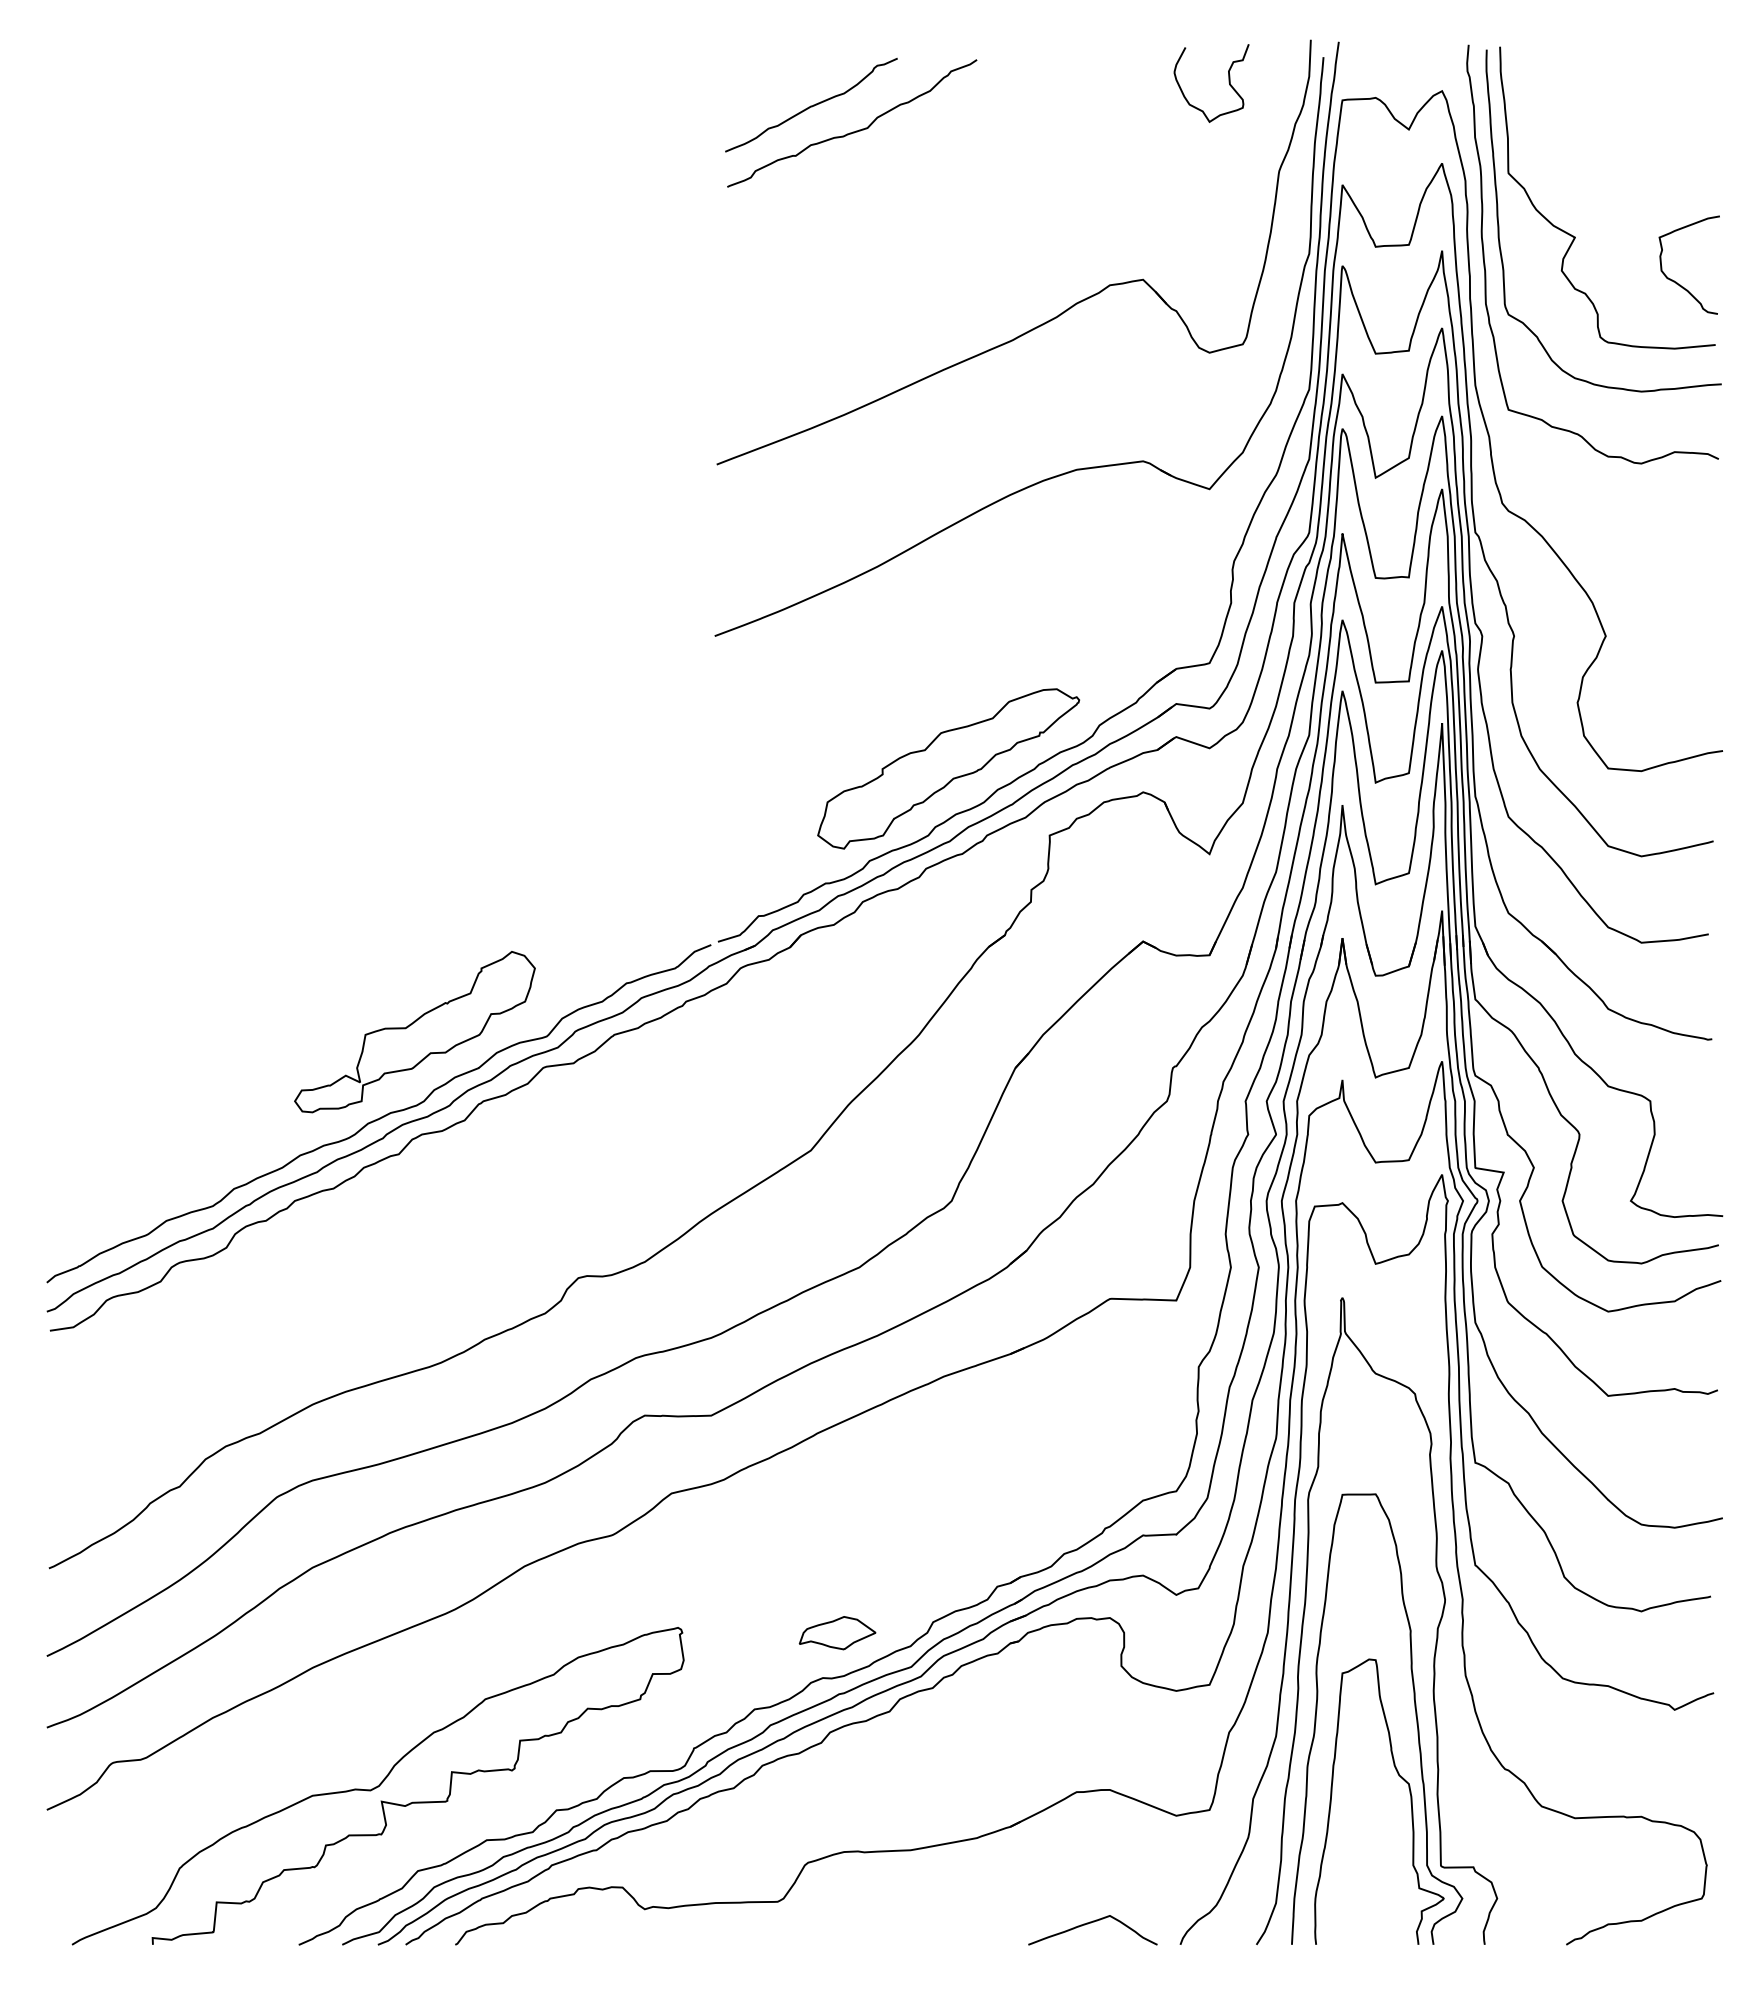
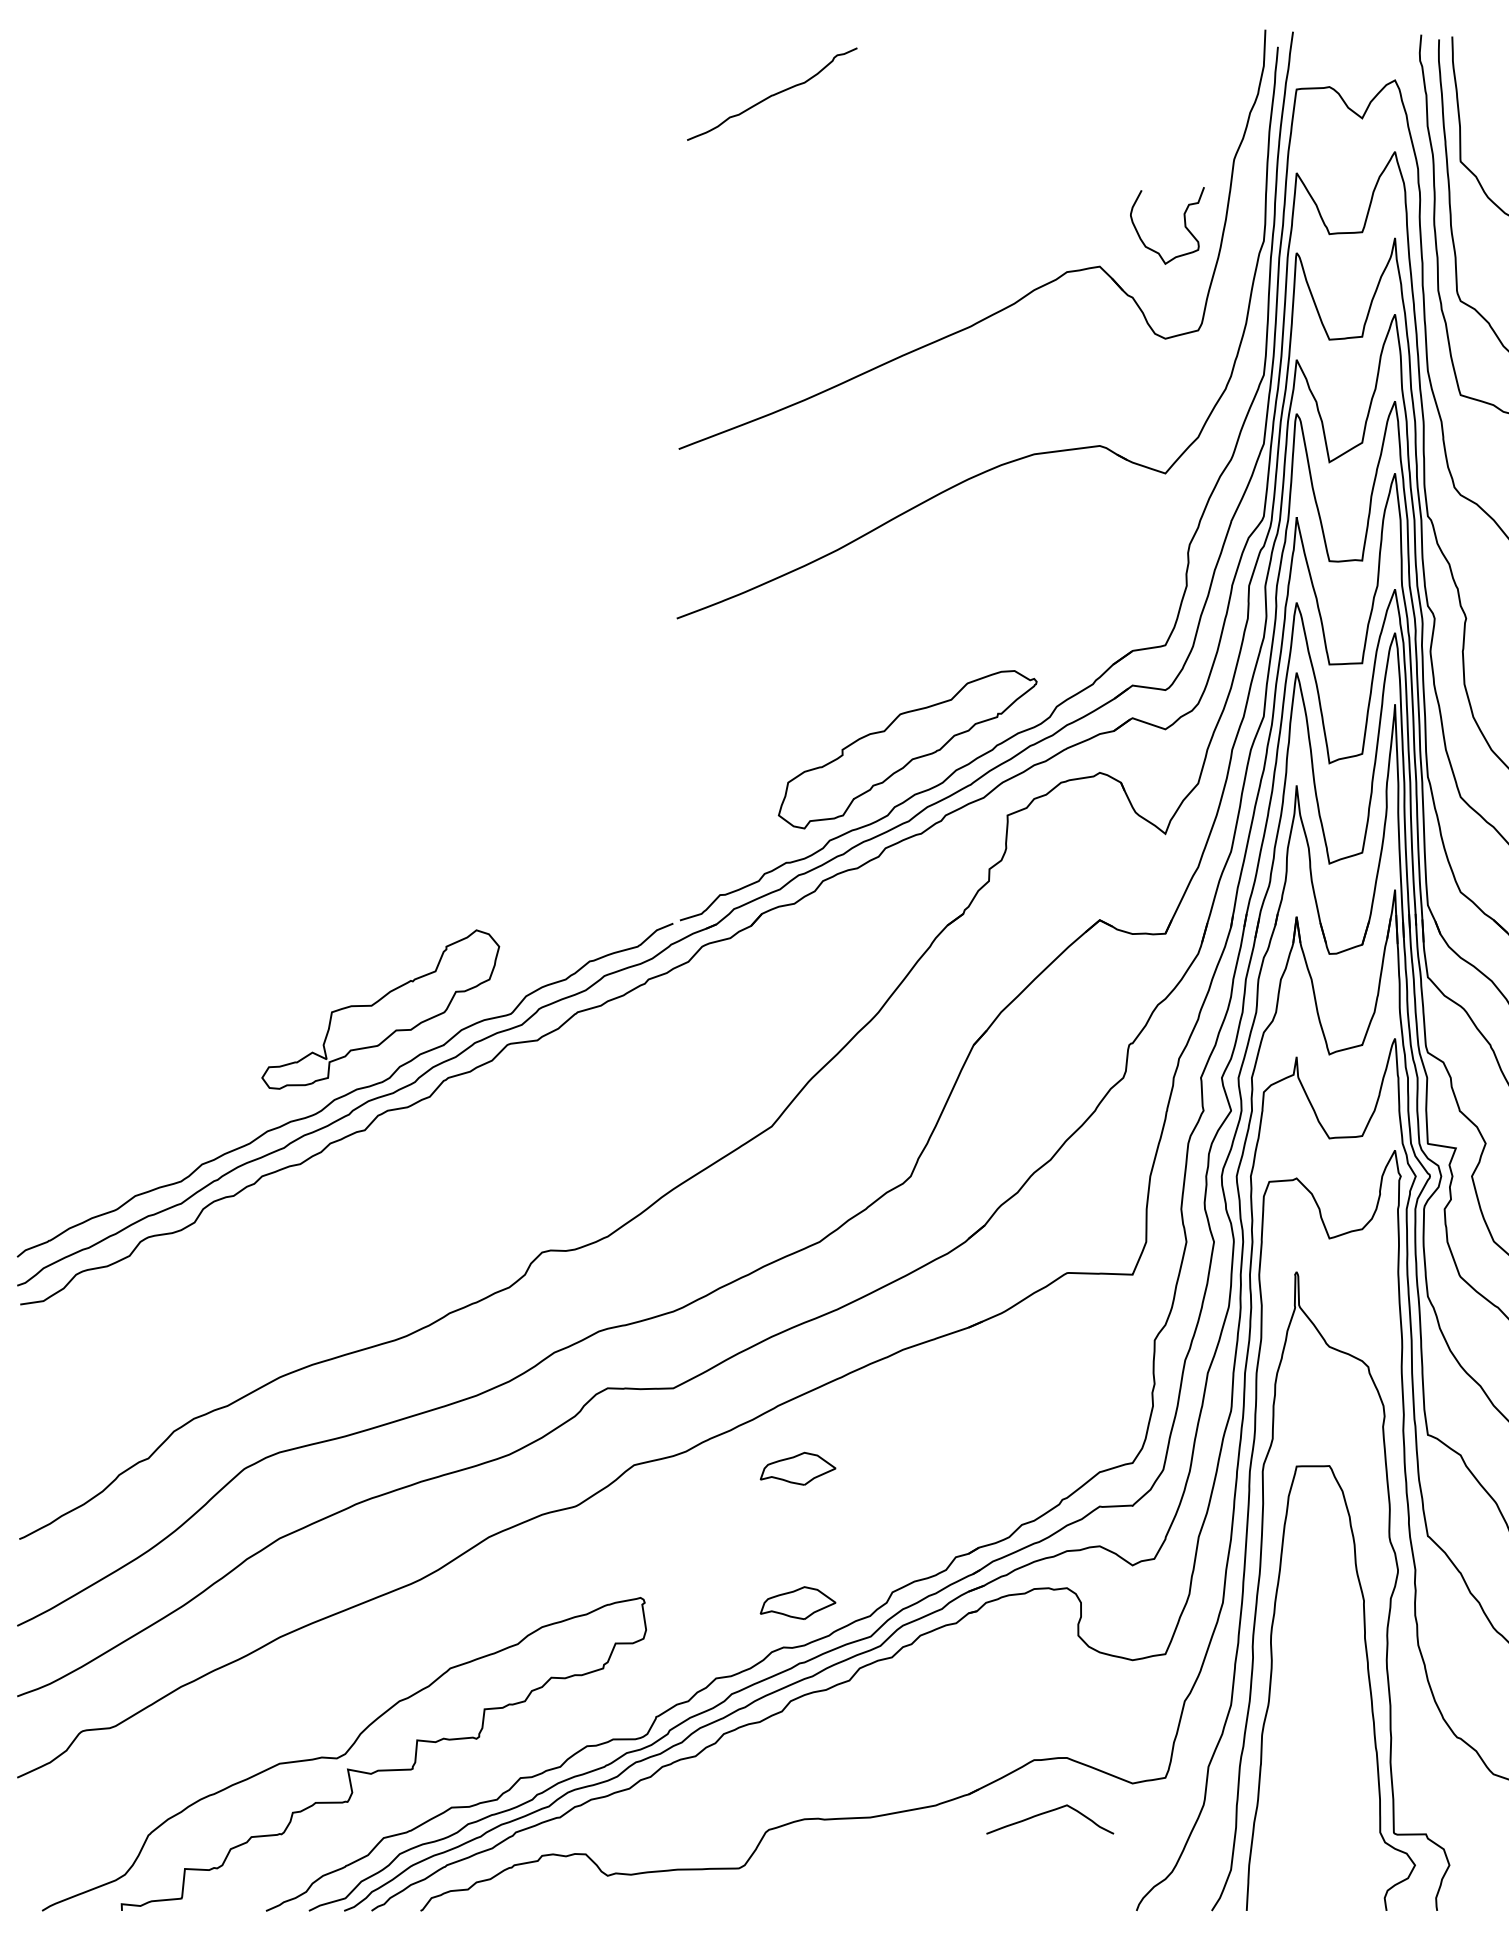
curve: (1228, 82) -> (1184, 224), moved
curve: (852, 131) -> (812, 120), removed
part: (837, 1497) -> (797, 1469), added
curve: (1410, 1801) -> (1363, 1769), removed
curve: (1091, 1923) -> (1048, 1812), moved

